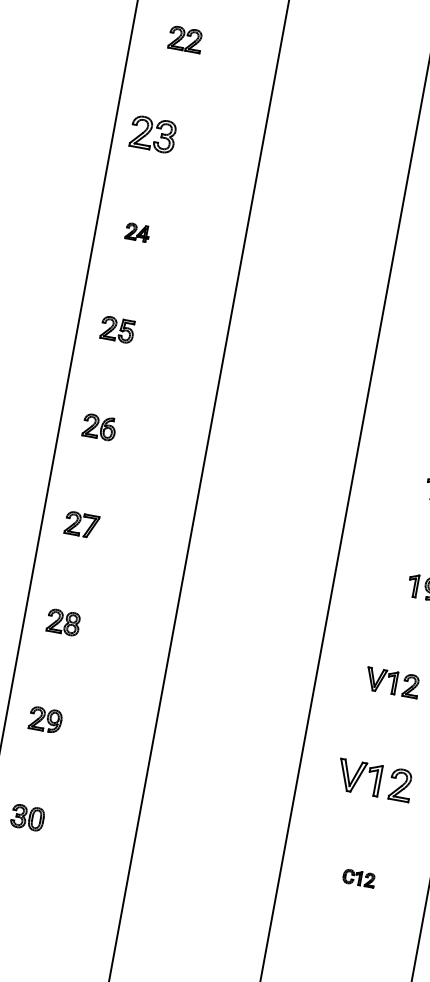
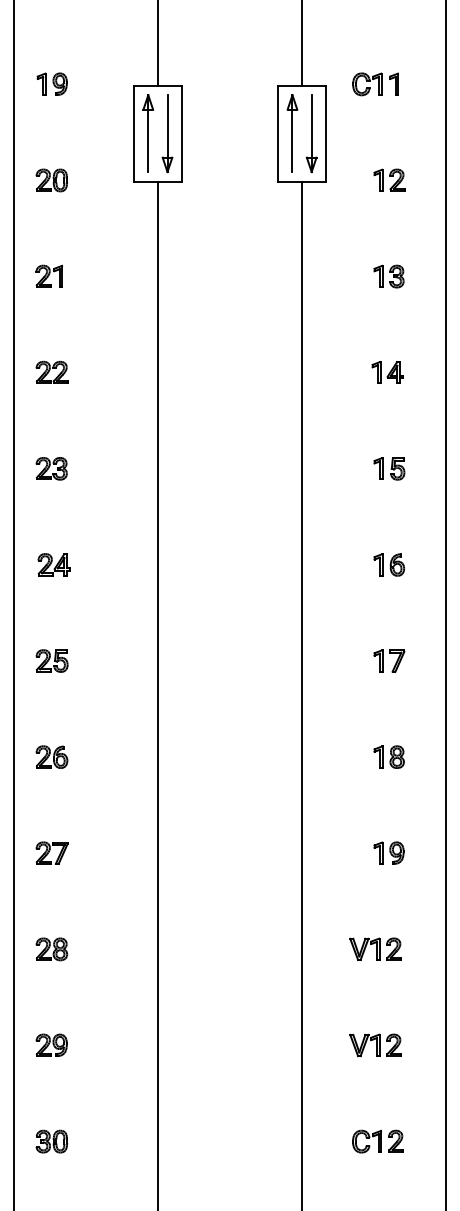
part: (185, 38) -> (51, 371), moved
part: (152, 134) -> (51, 468), size x0.71
part: (137, 232) -> (53, 564), size x1.43
part: (374, 780) -> (375, 1045), size x0.71
part: (358, 878) -> (377, 1141), size x1.67

